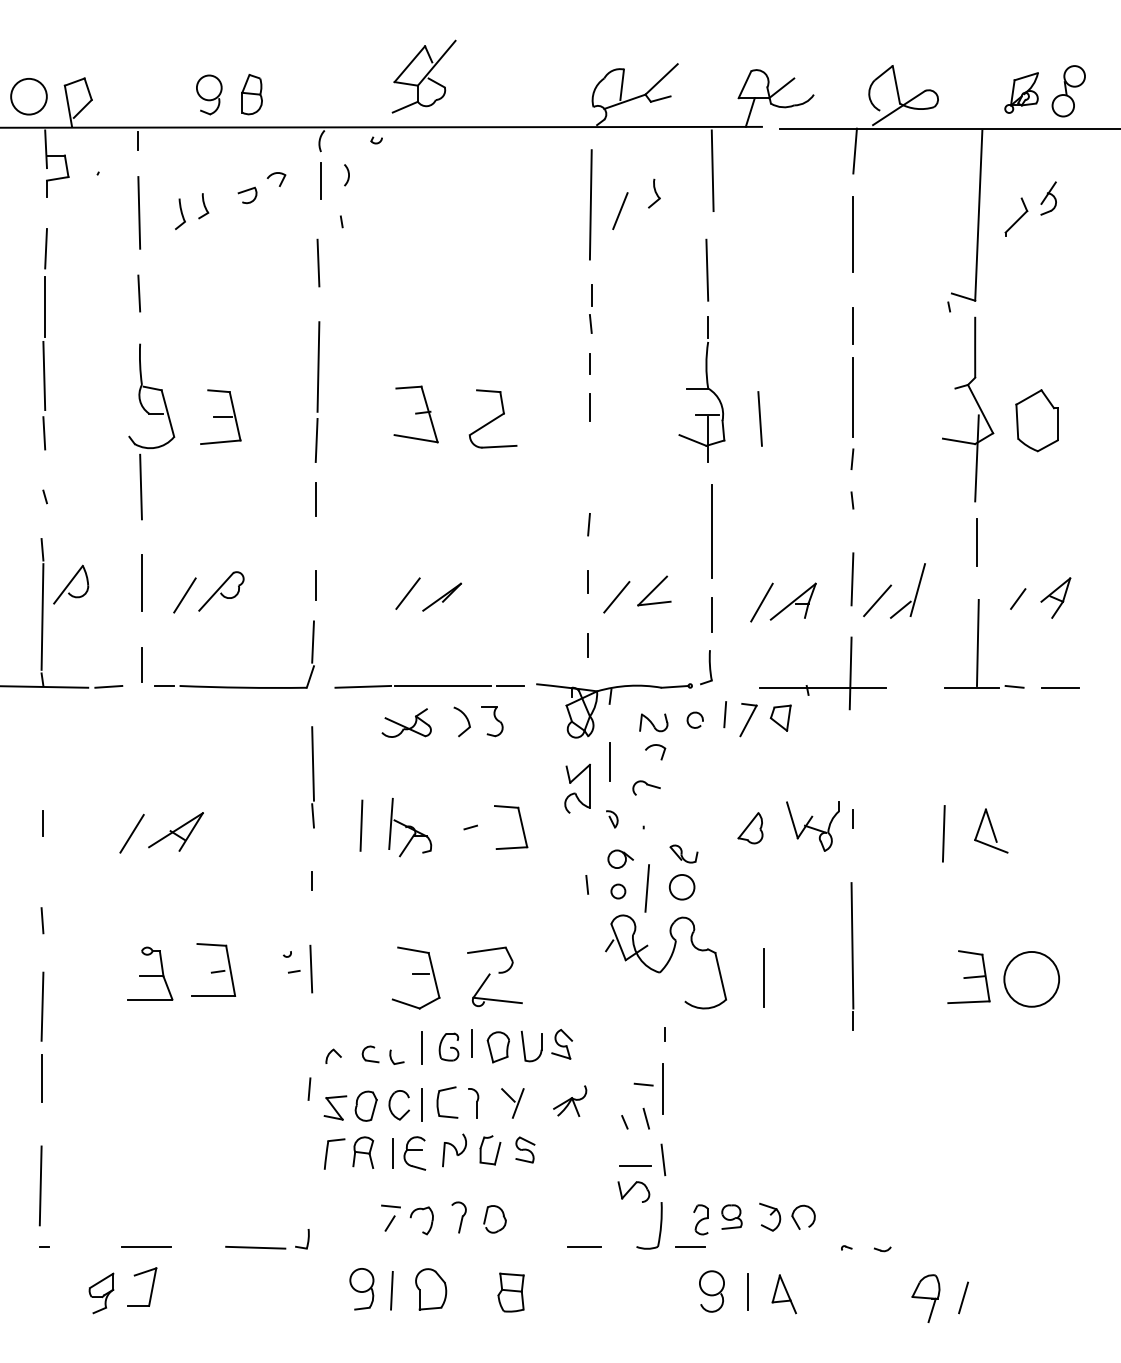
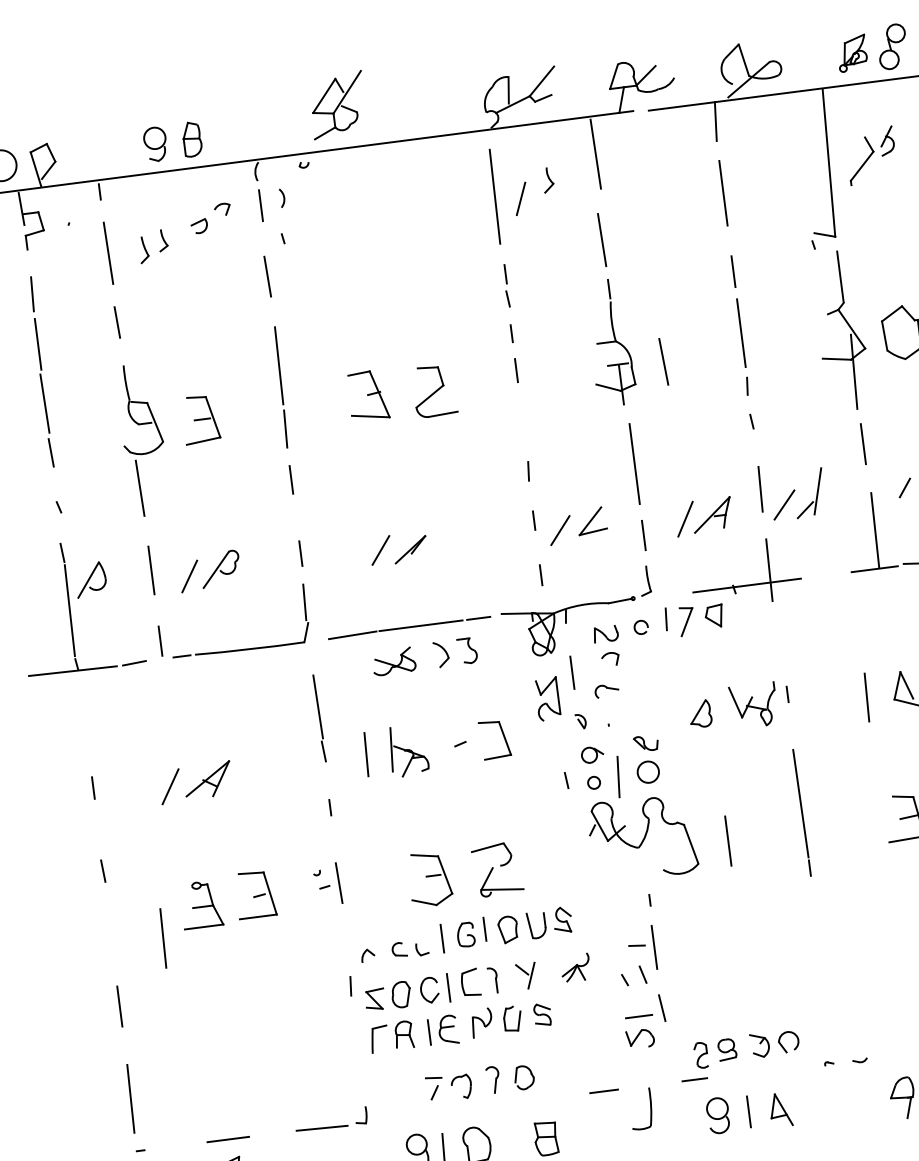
part: (1016, 216) -> (861, 159), size x1.4
line: (42, 1006) -> (163, 938), moved
part: (659, 1229) -> (650, 1111), moved

